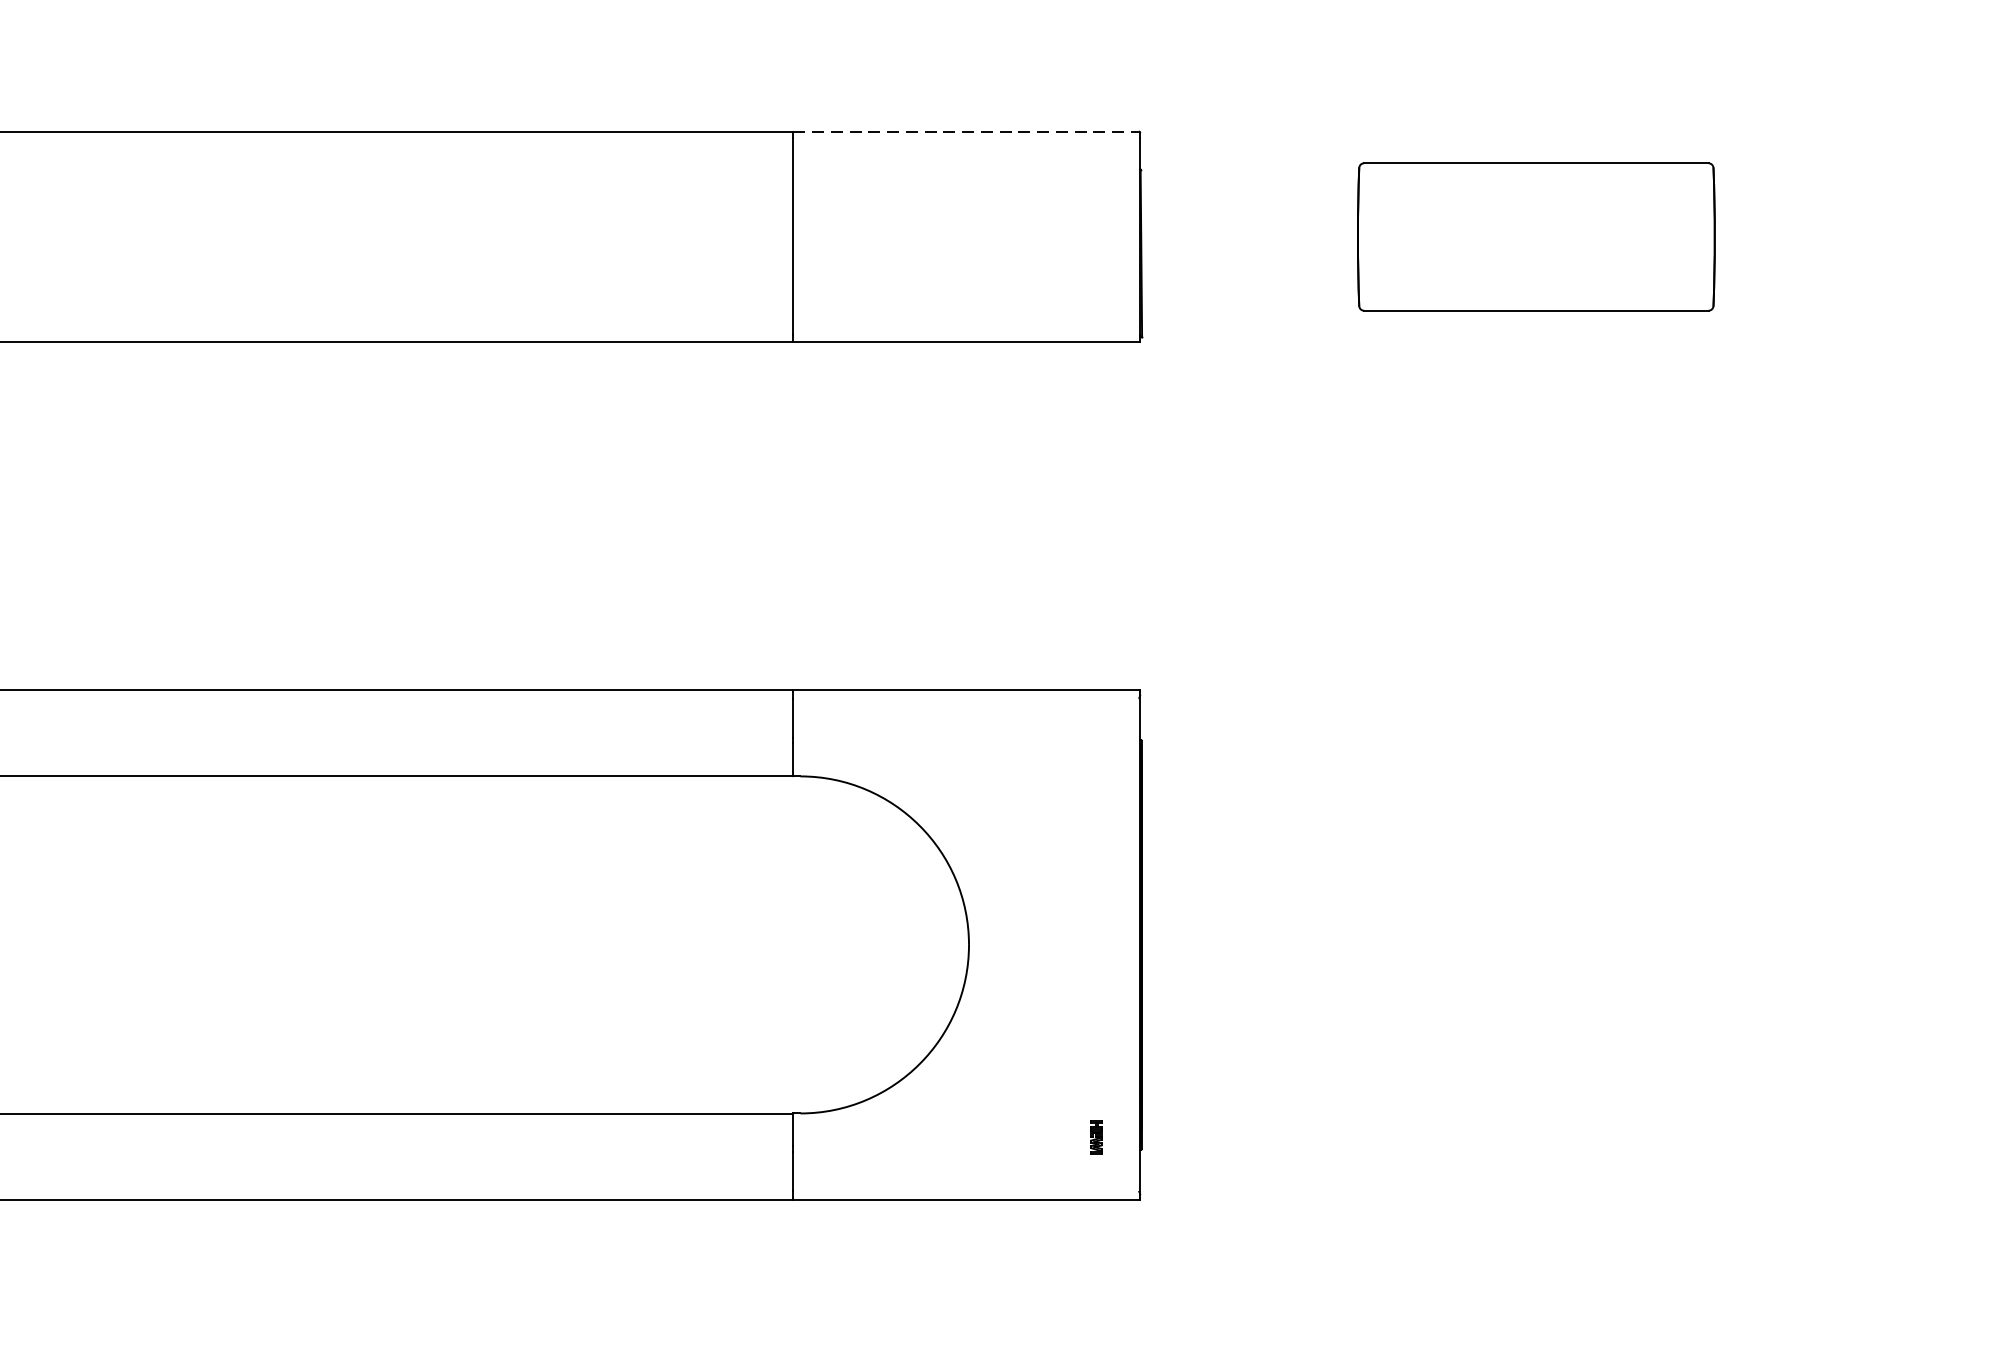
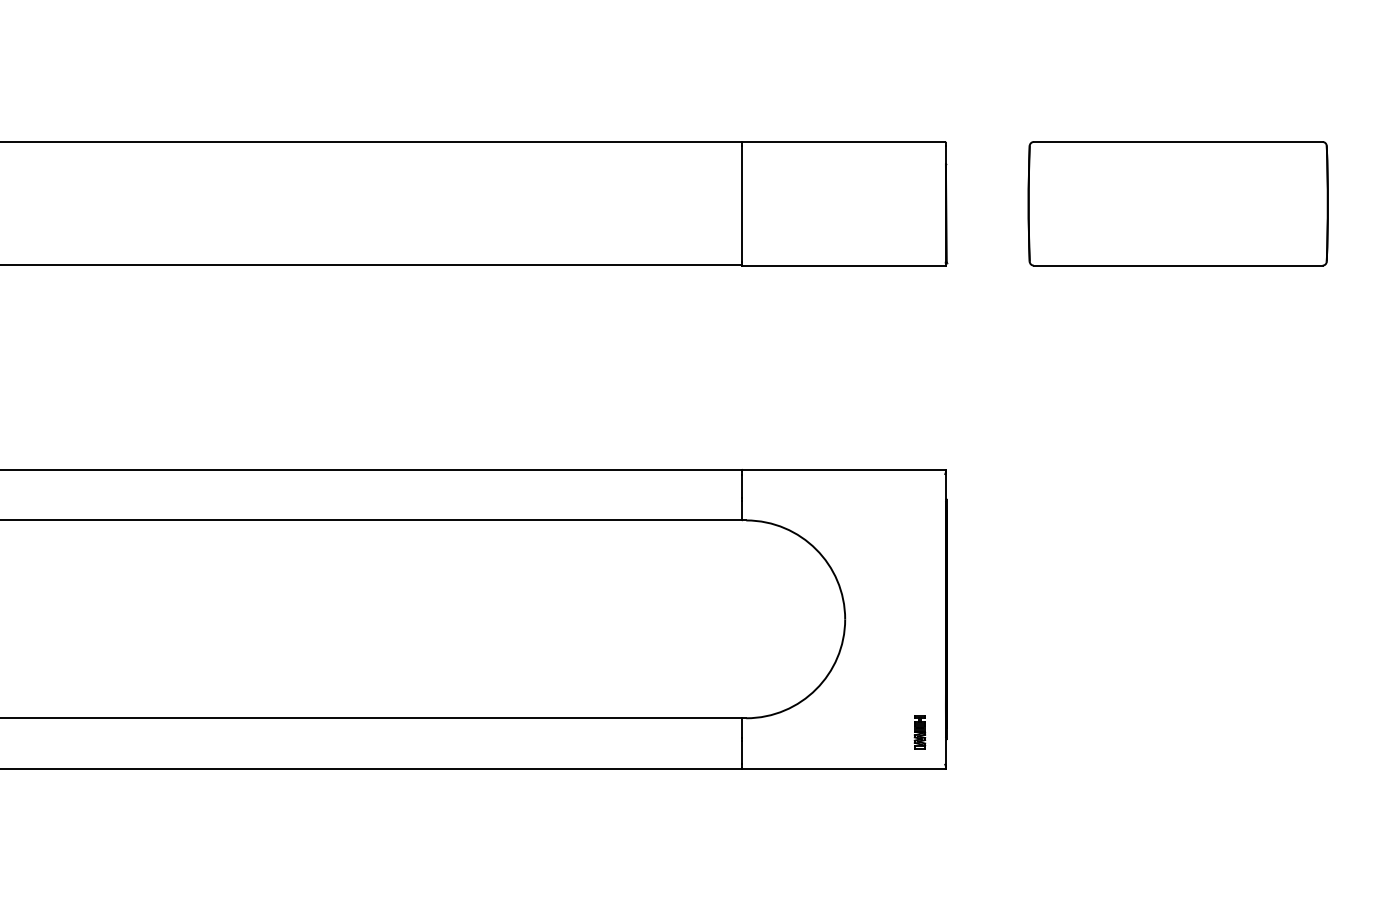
line: (967, 130) -> (844, 141), dashed -> solid
part: (1535, 236) -> (1177, 203), size x1.43
part: (1095, 1137) -> (919, 732), size x1.67

